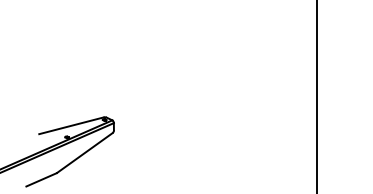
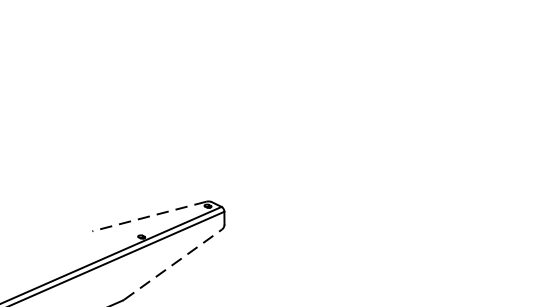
line: (71, 125) -> (149, 215), solid -> dashed
line: (85, 152) -> (174, 263), solid -> dashed

